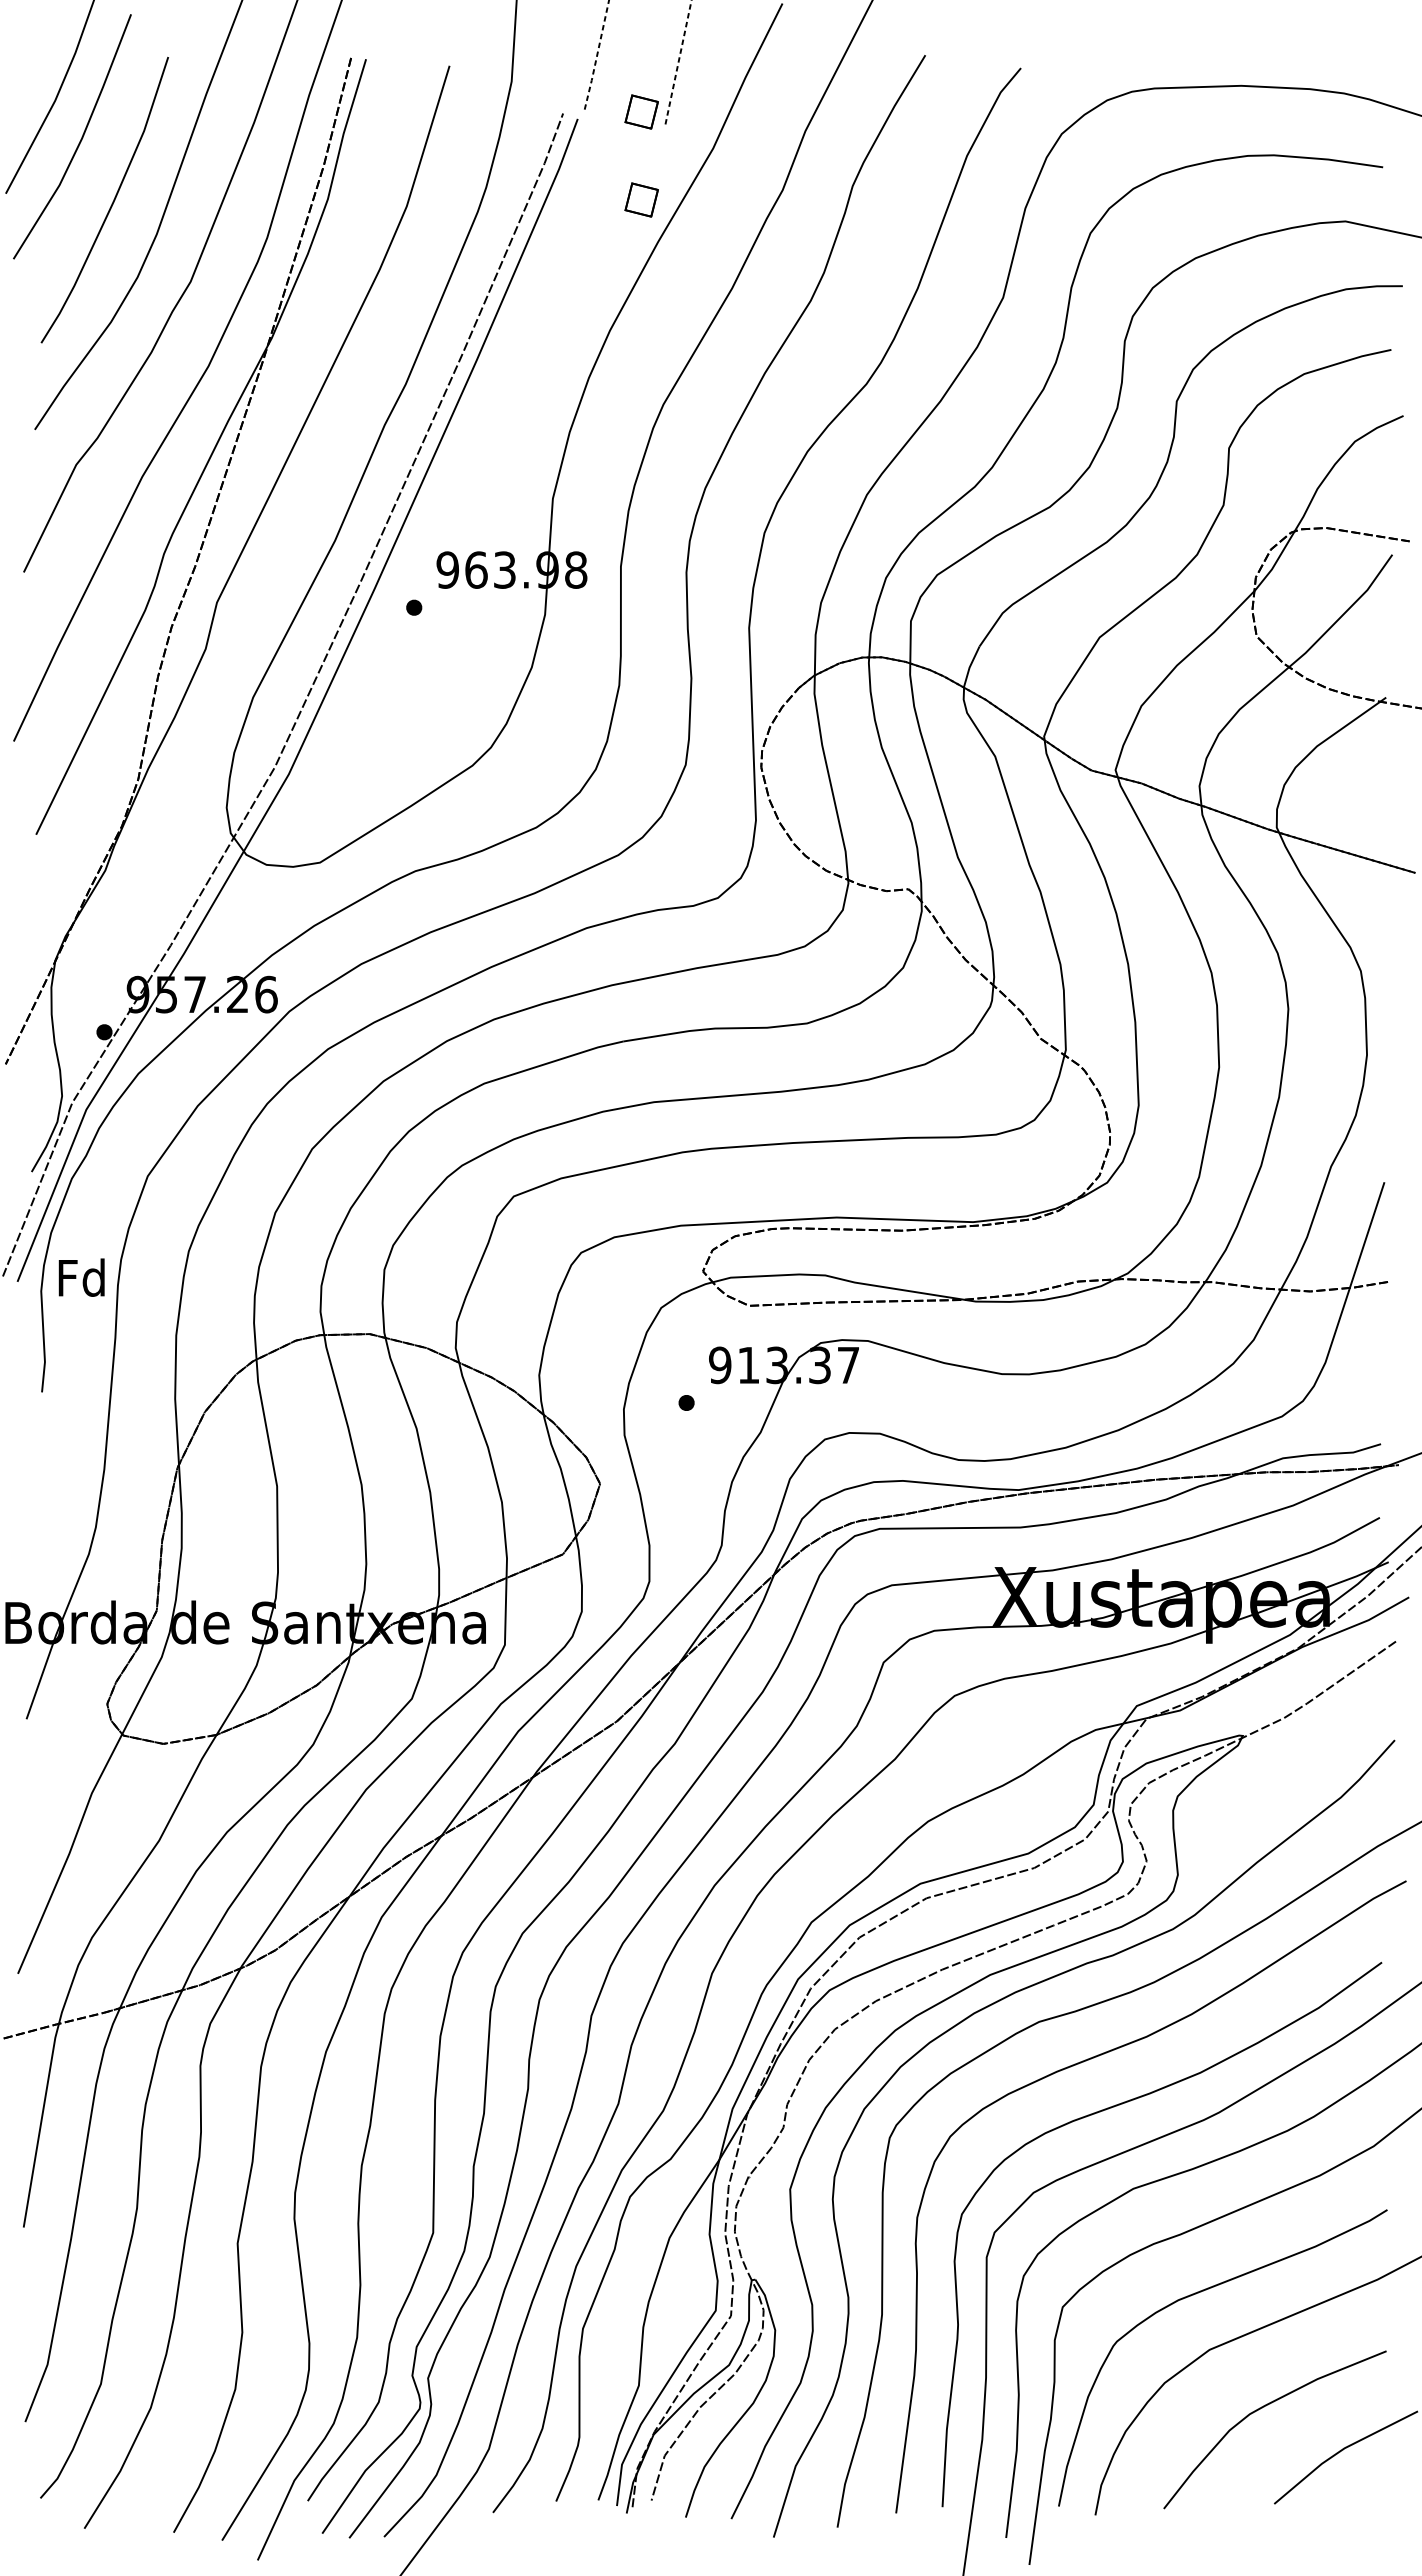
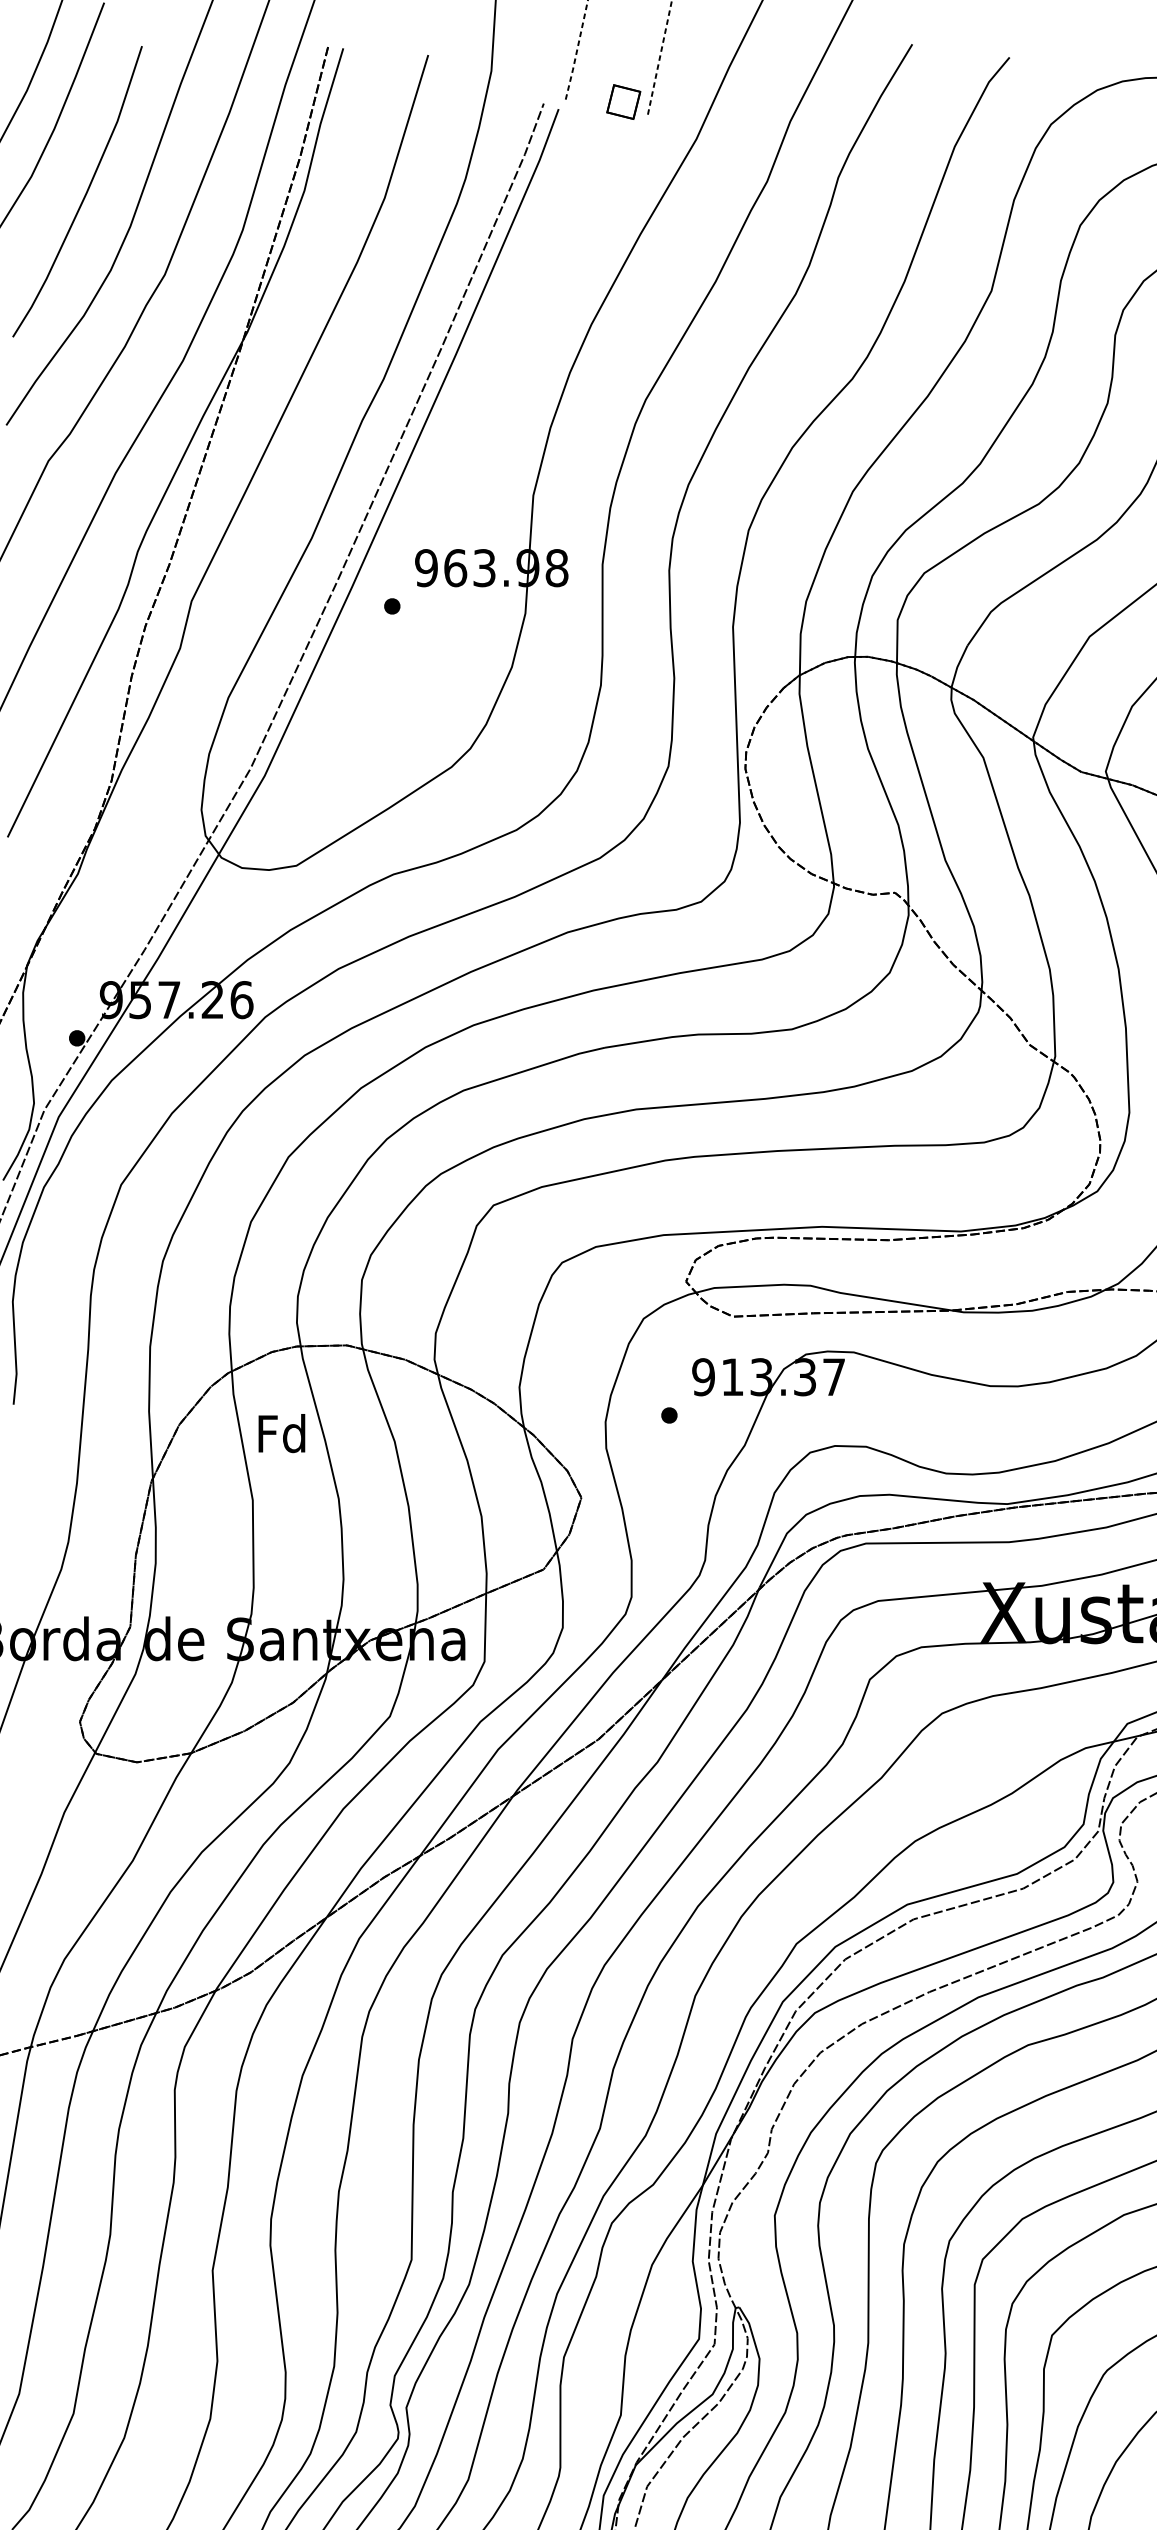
part: (641, 199) -> (623, 191), removed
text: (81, 1277) -> (281, 1433), moved

